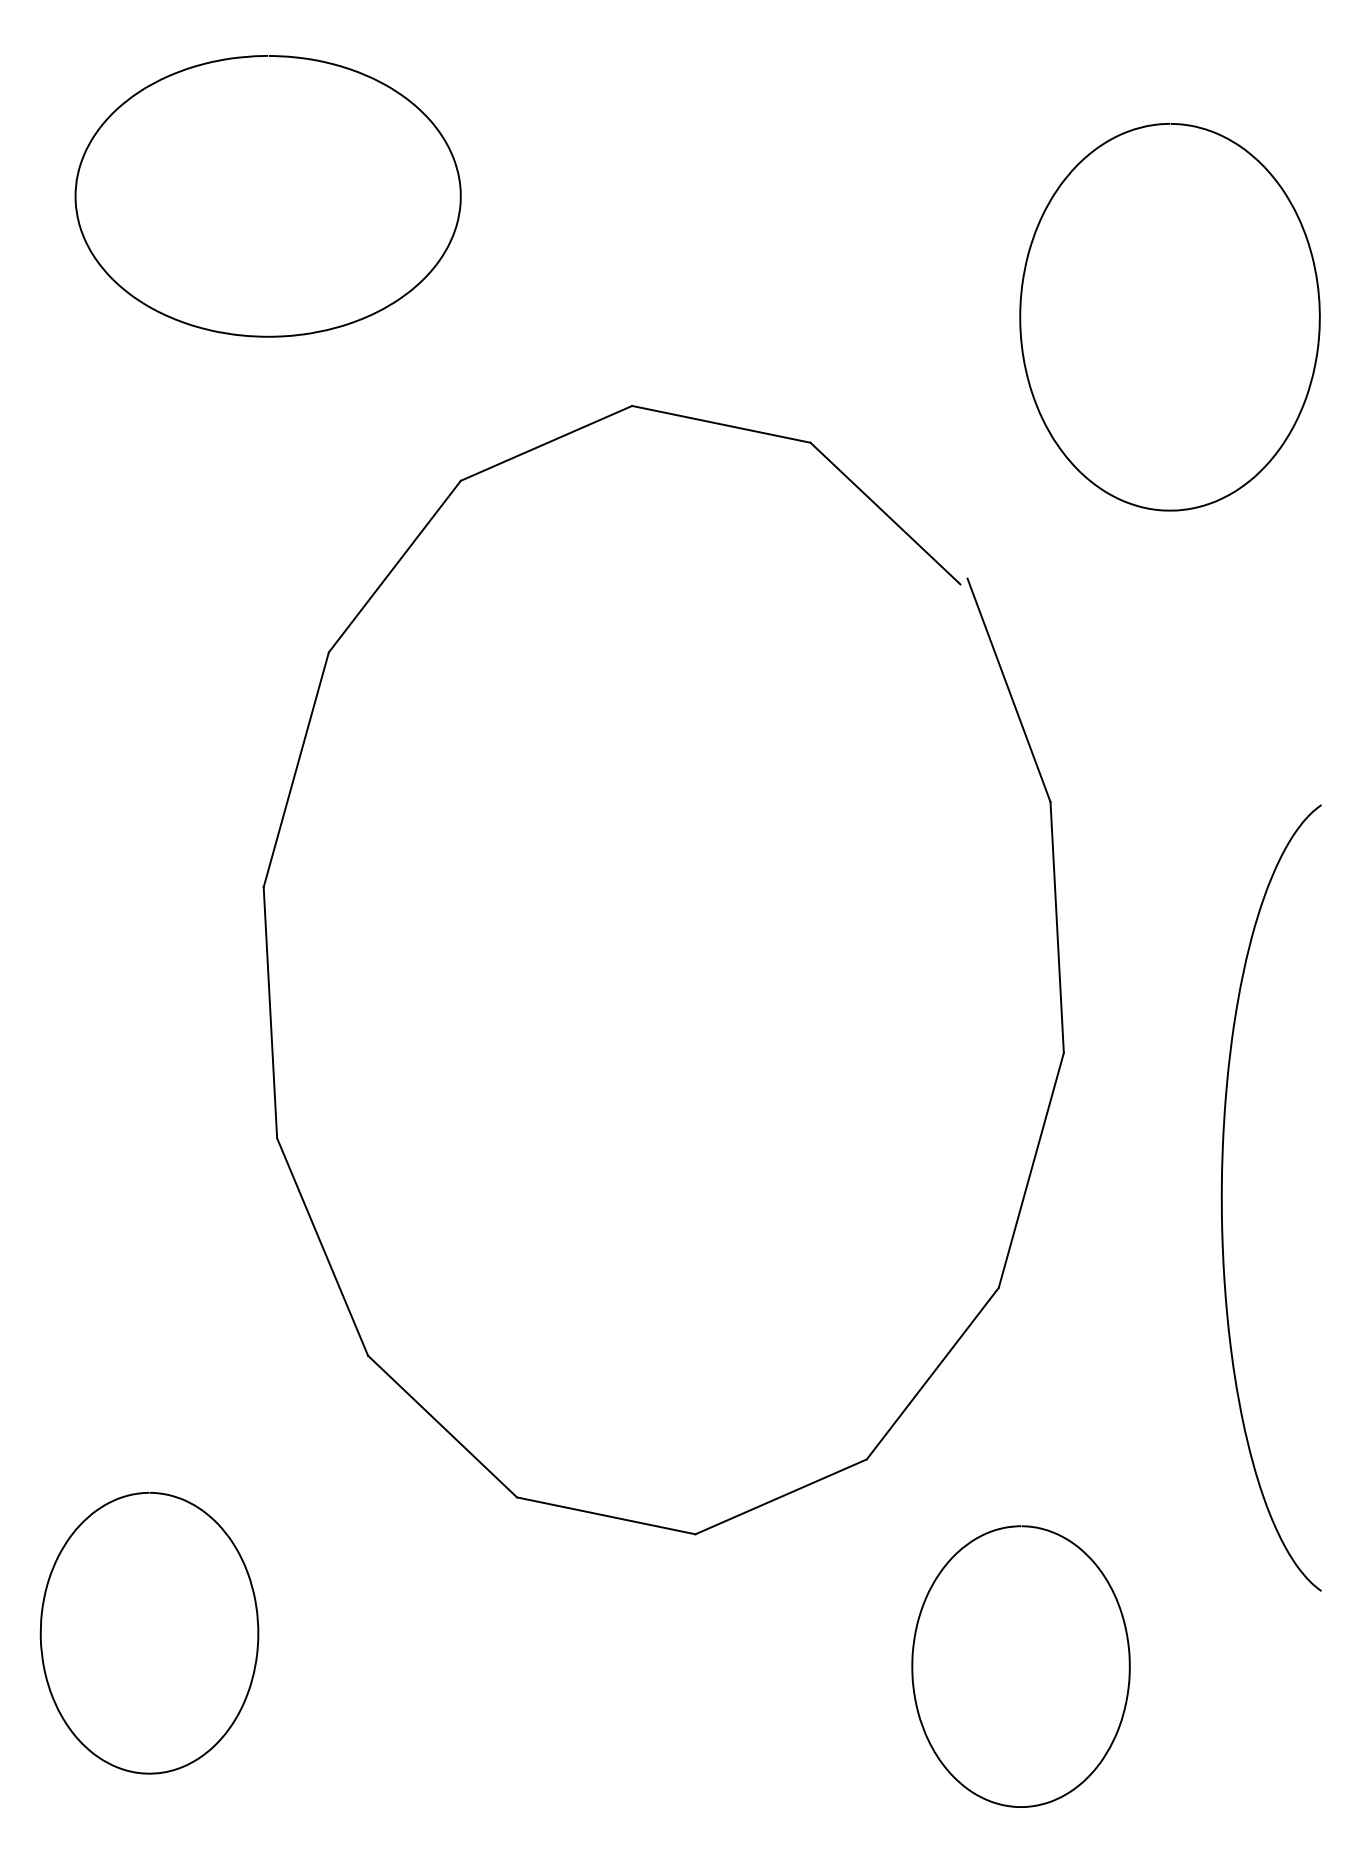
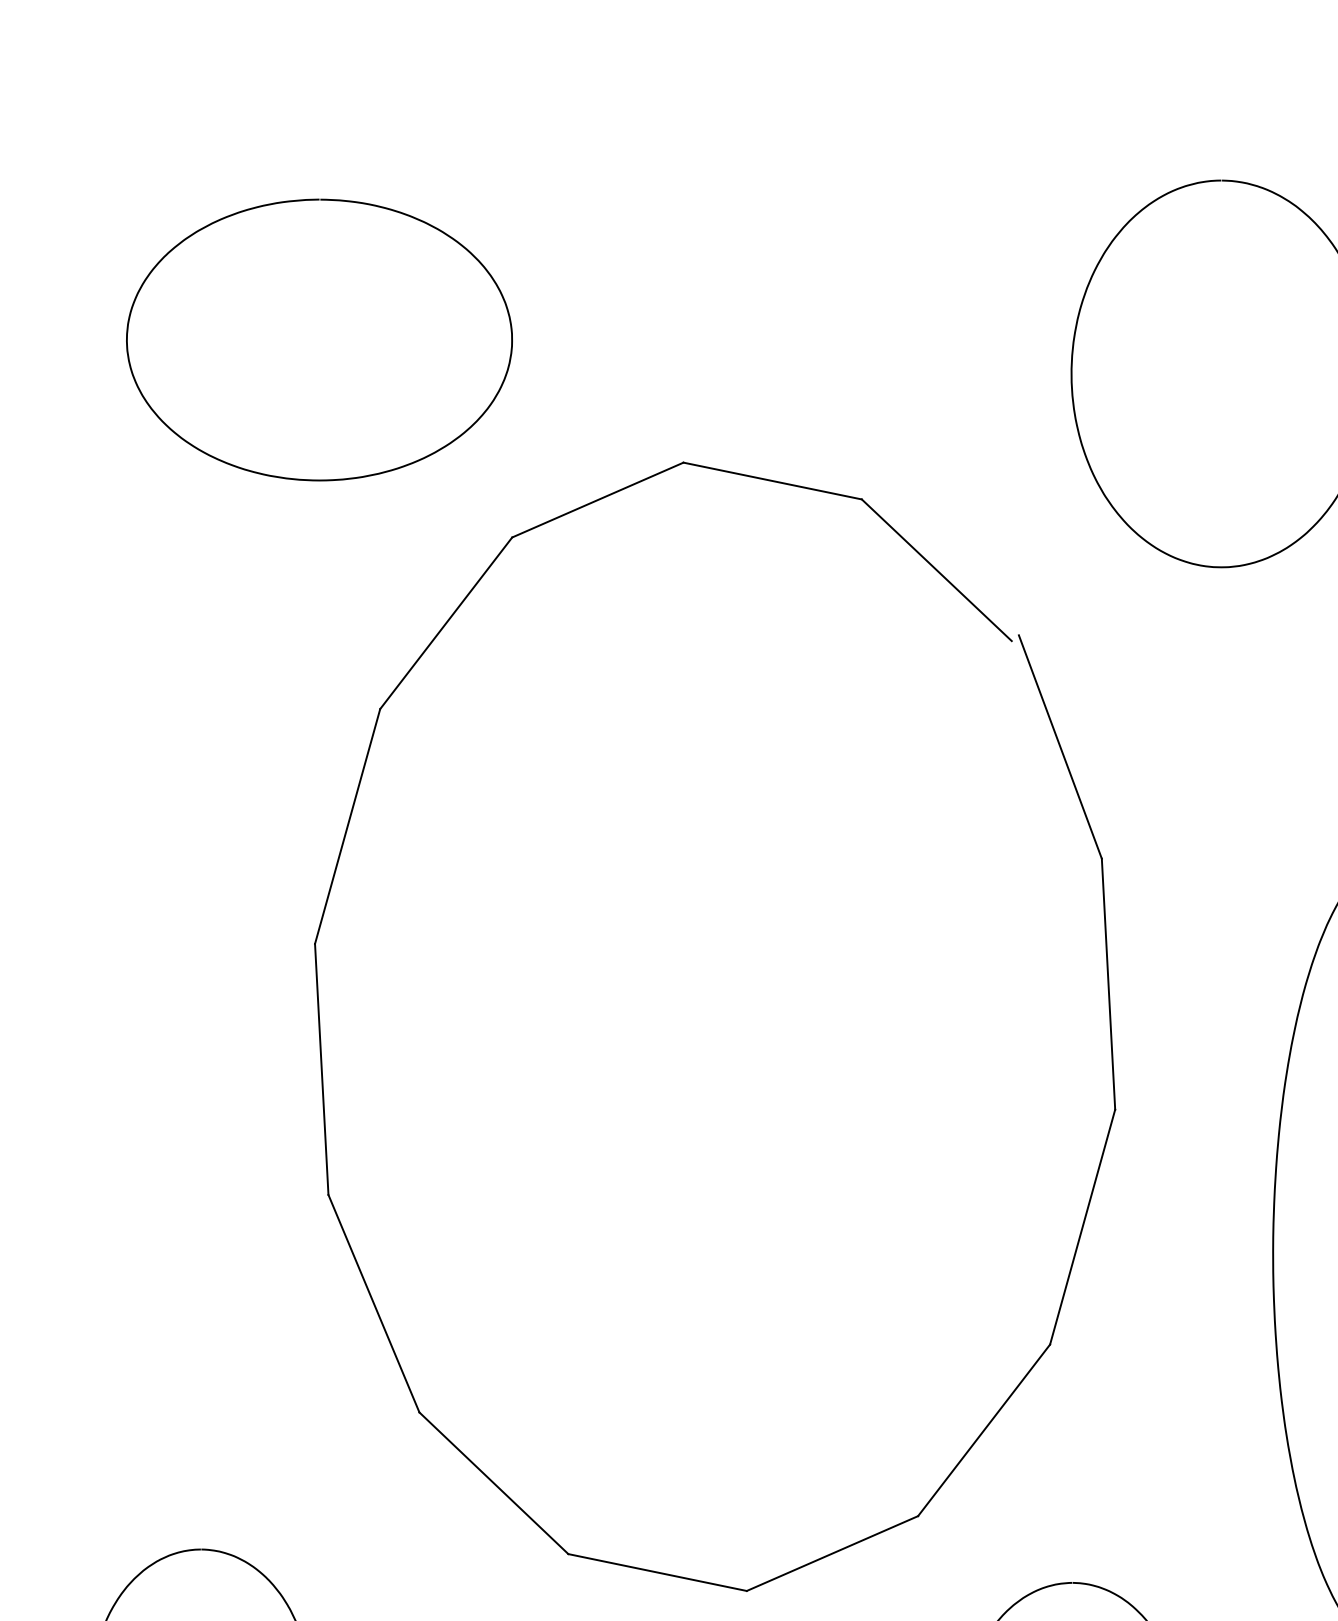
curve: (267, 335) -> (318, 479), moved

